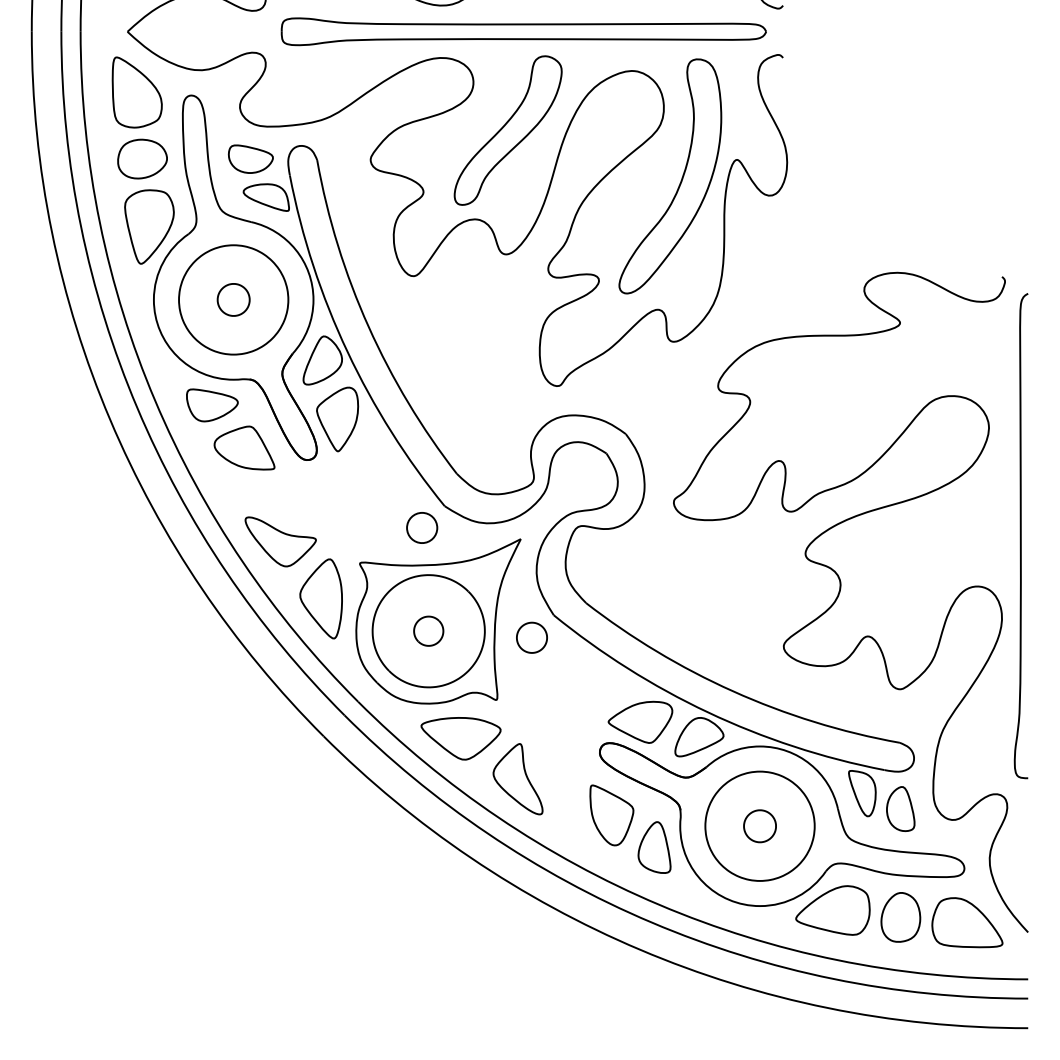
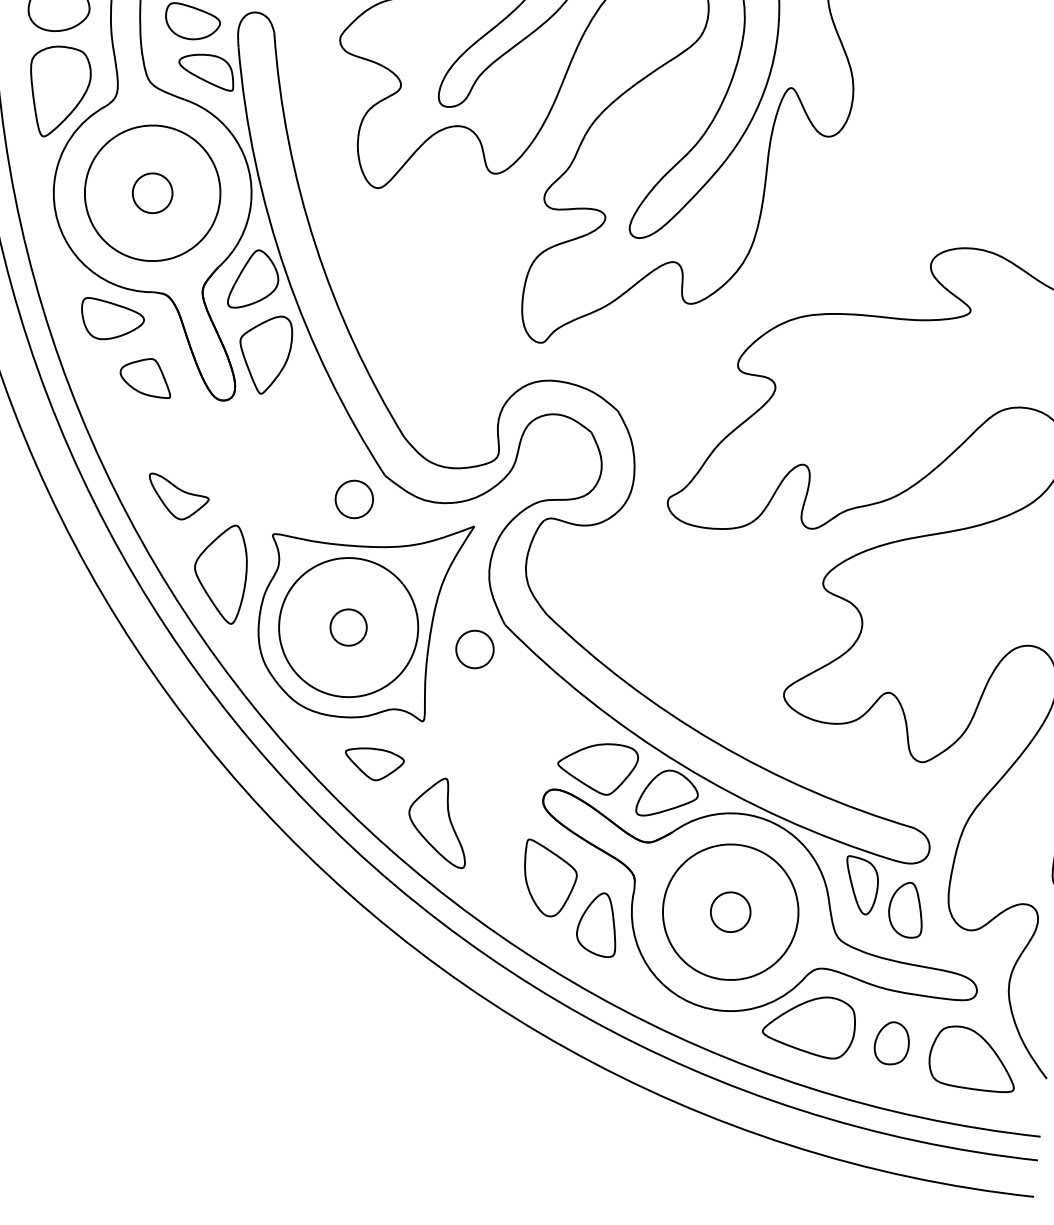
part: (244, 447) -> (146, 376), size x0.7
part: (280, 541) -> (178, 497), size x0.7
part: (460, 738) -> (373, 763), size x0.6
part: (900, 917) -> (891, 1043), size x0.7

